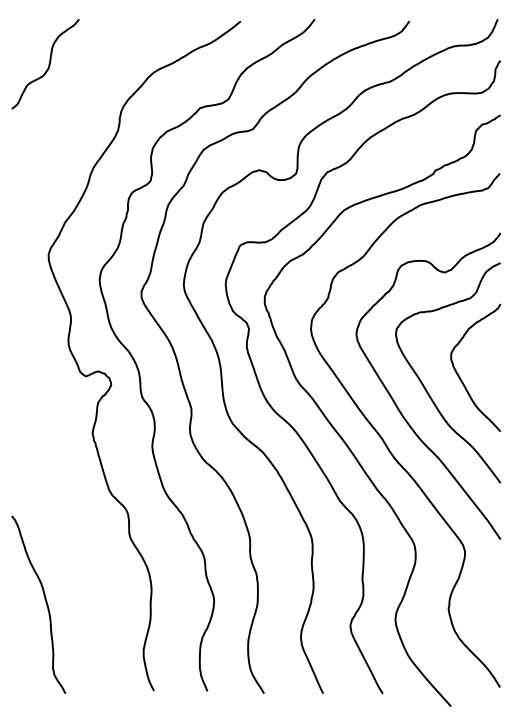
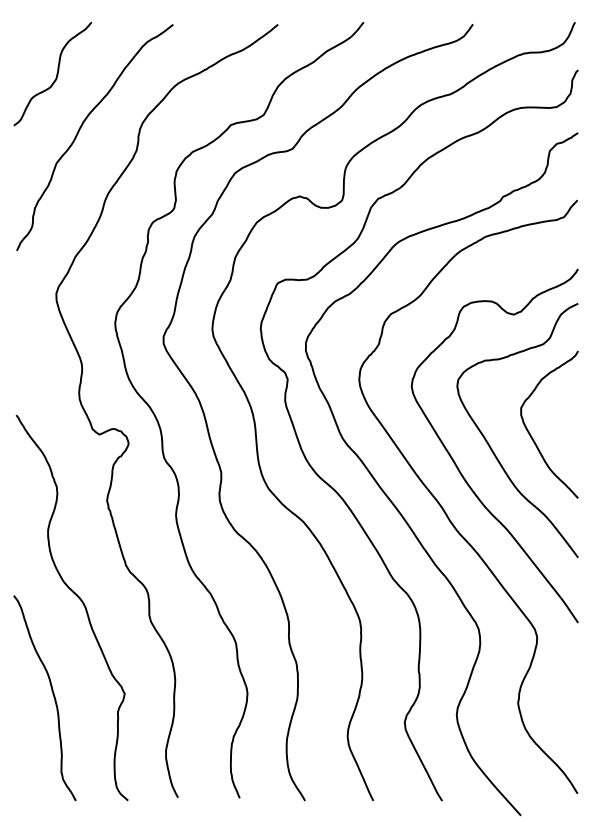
curve: (70, 111) -> (81, 128), added
curve: (70, 521) -> (81, 602), added

